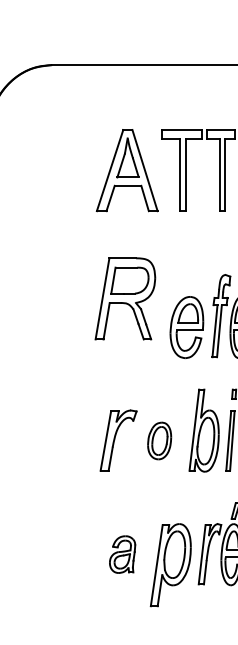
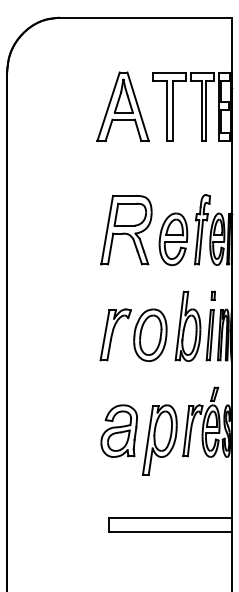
part: (125, 298) -> (126, 229), moved
part: (159, 440) -> (150, 334), size x1.67
part: (121, 553) -> (118, 430), size x1.67

